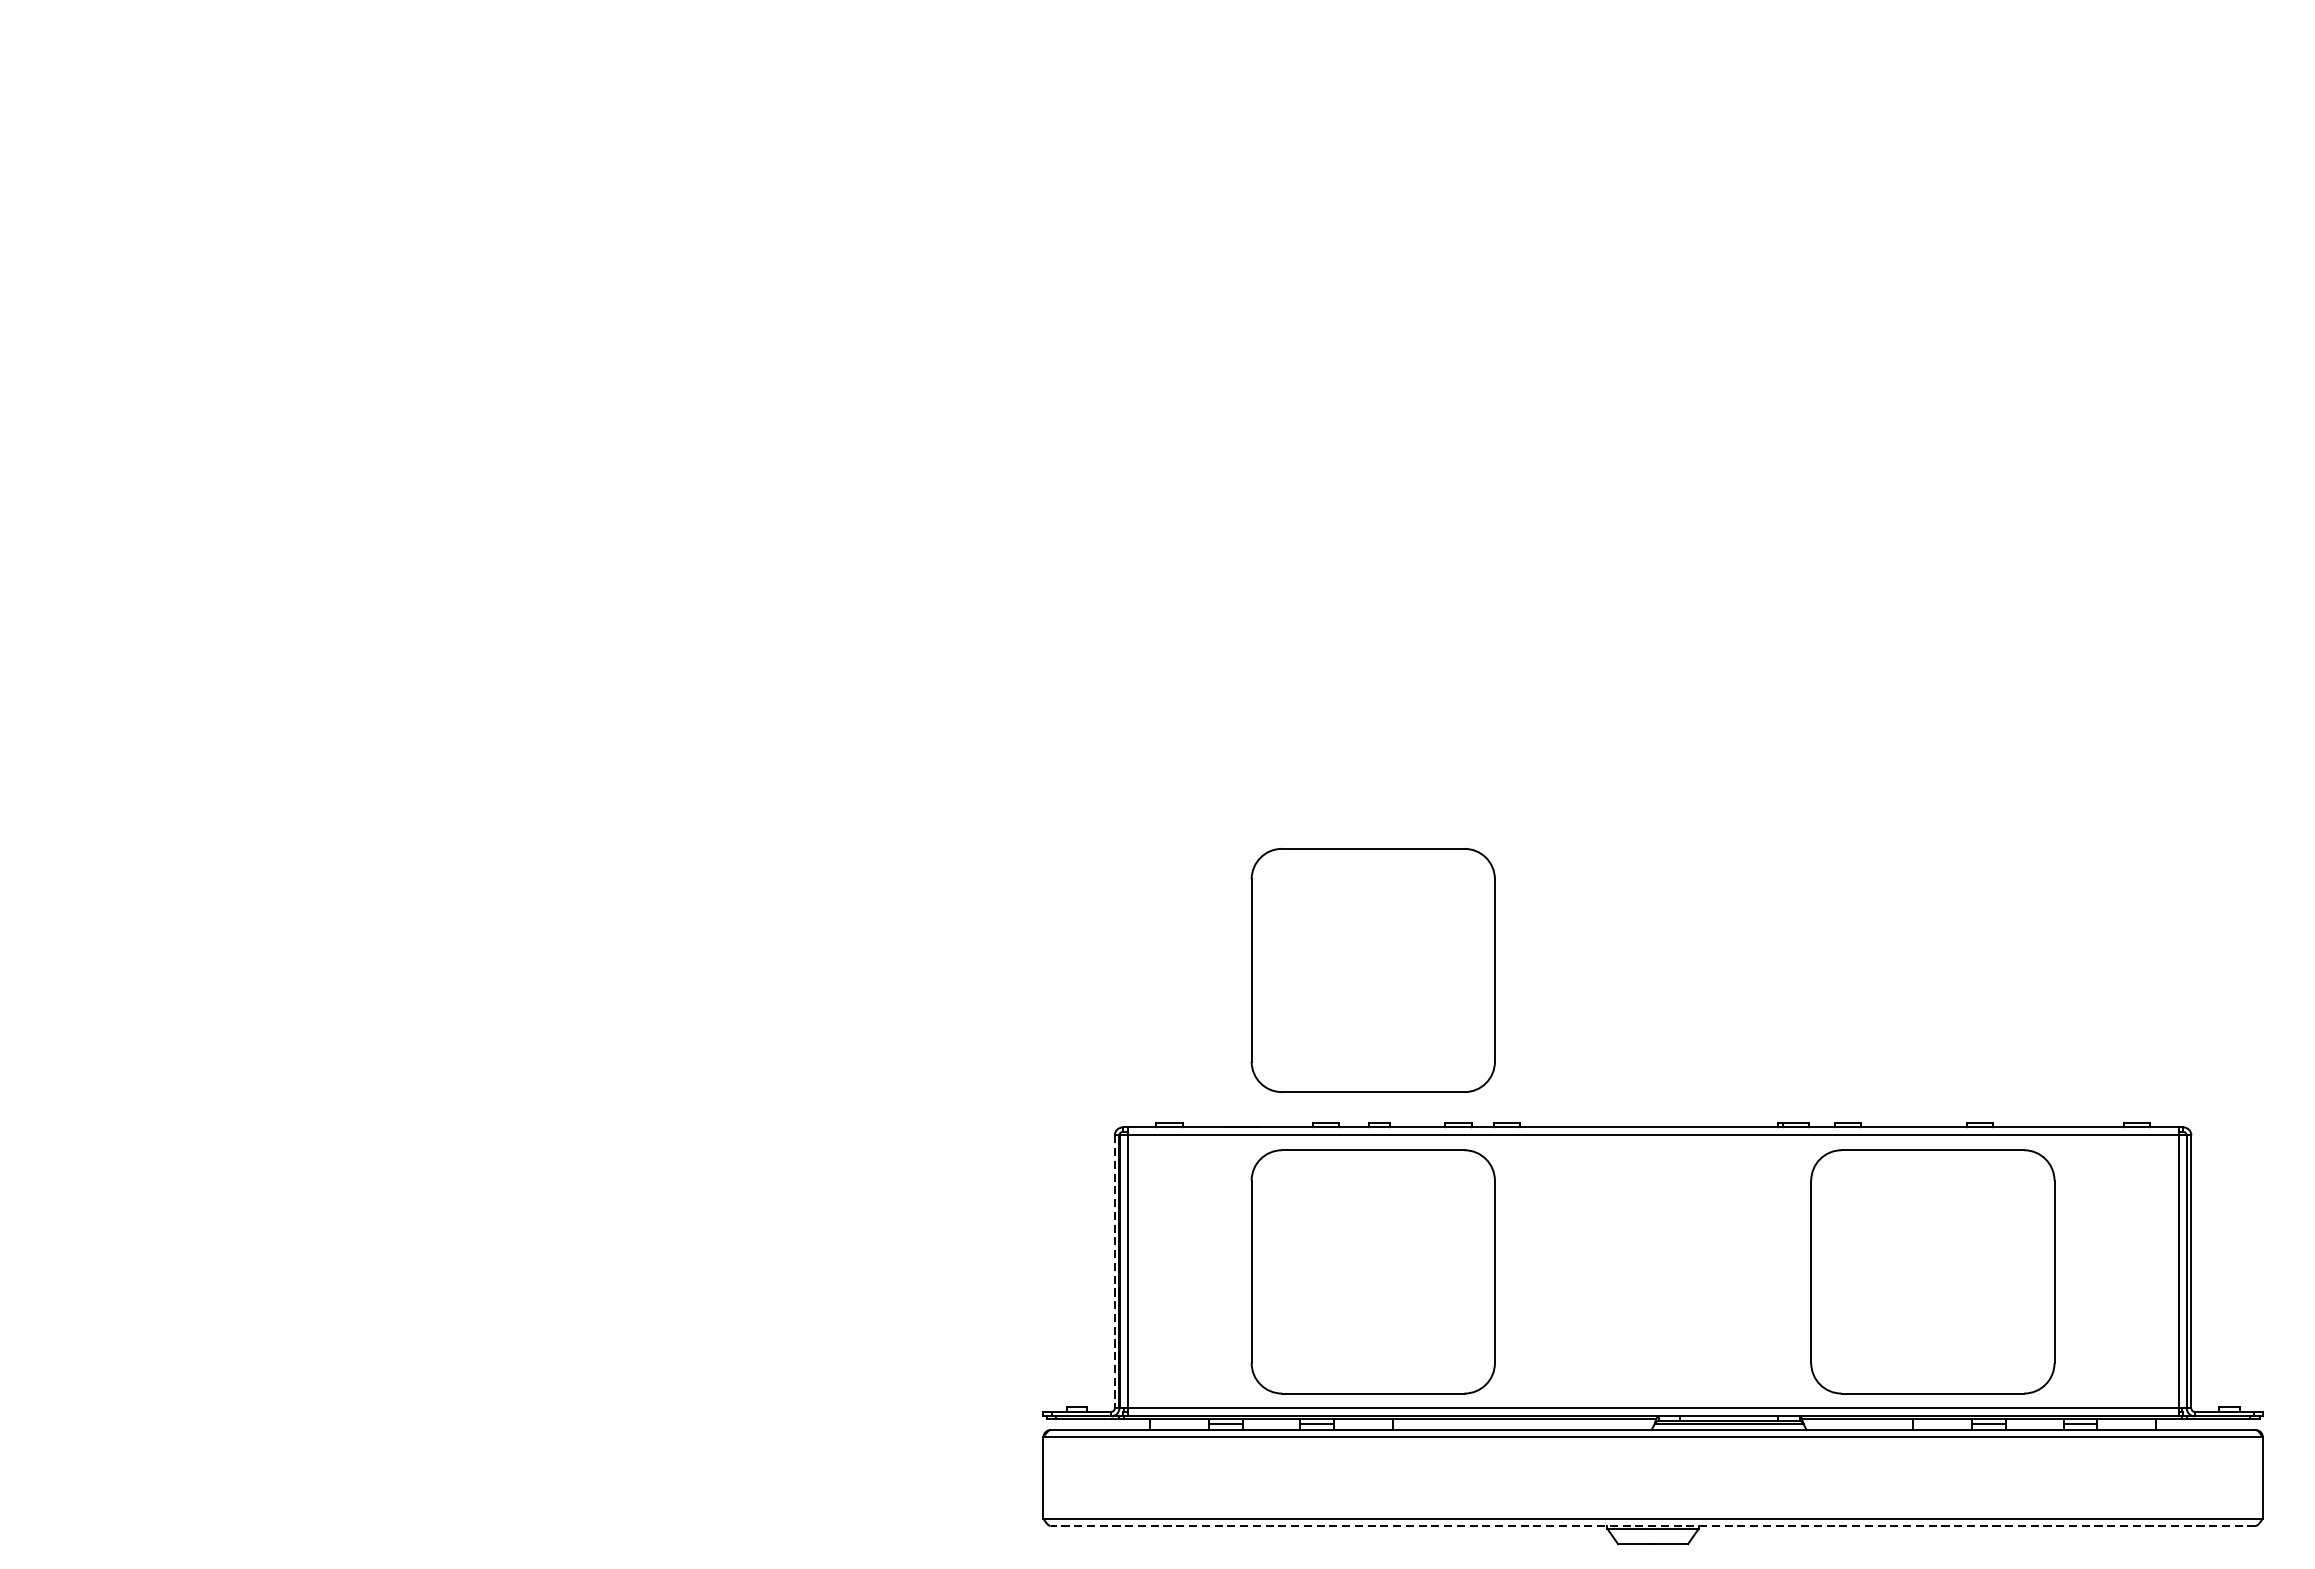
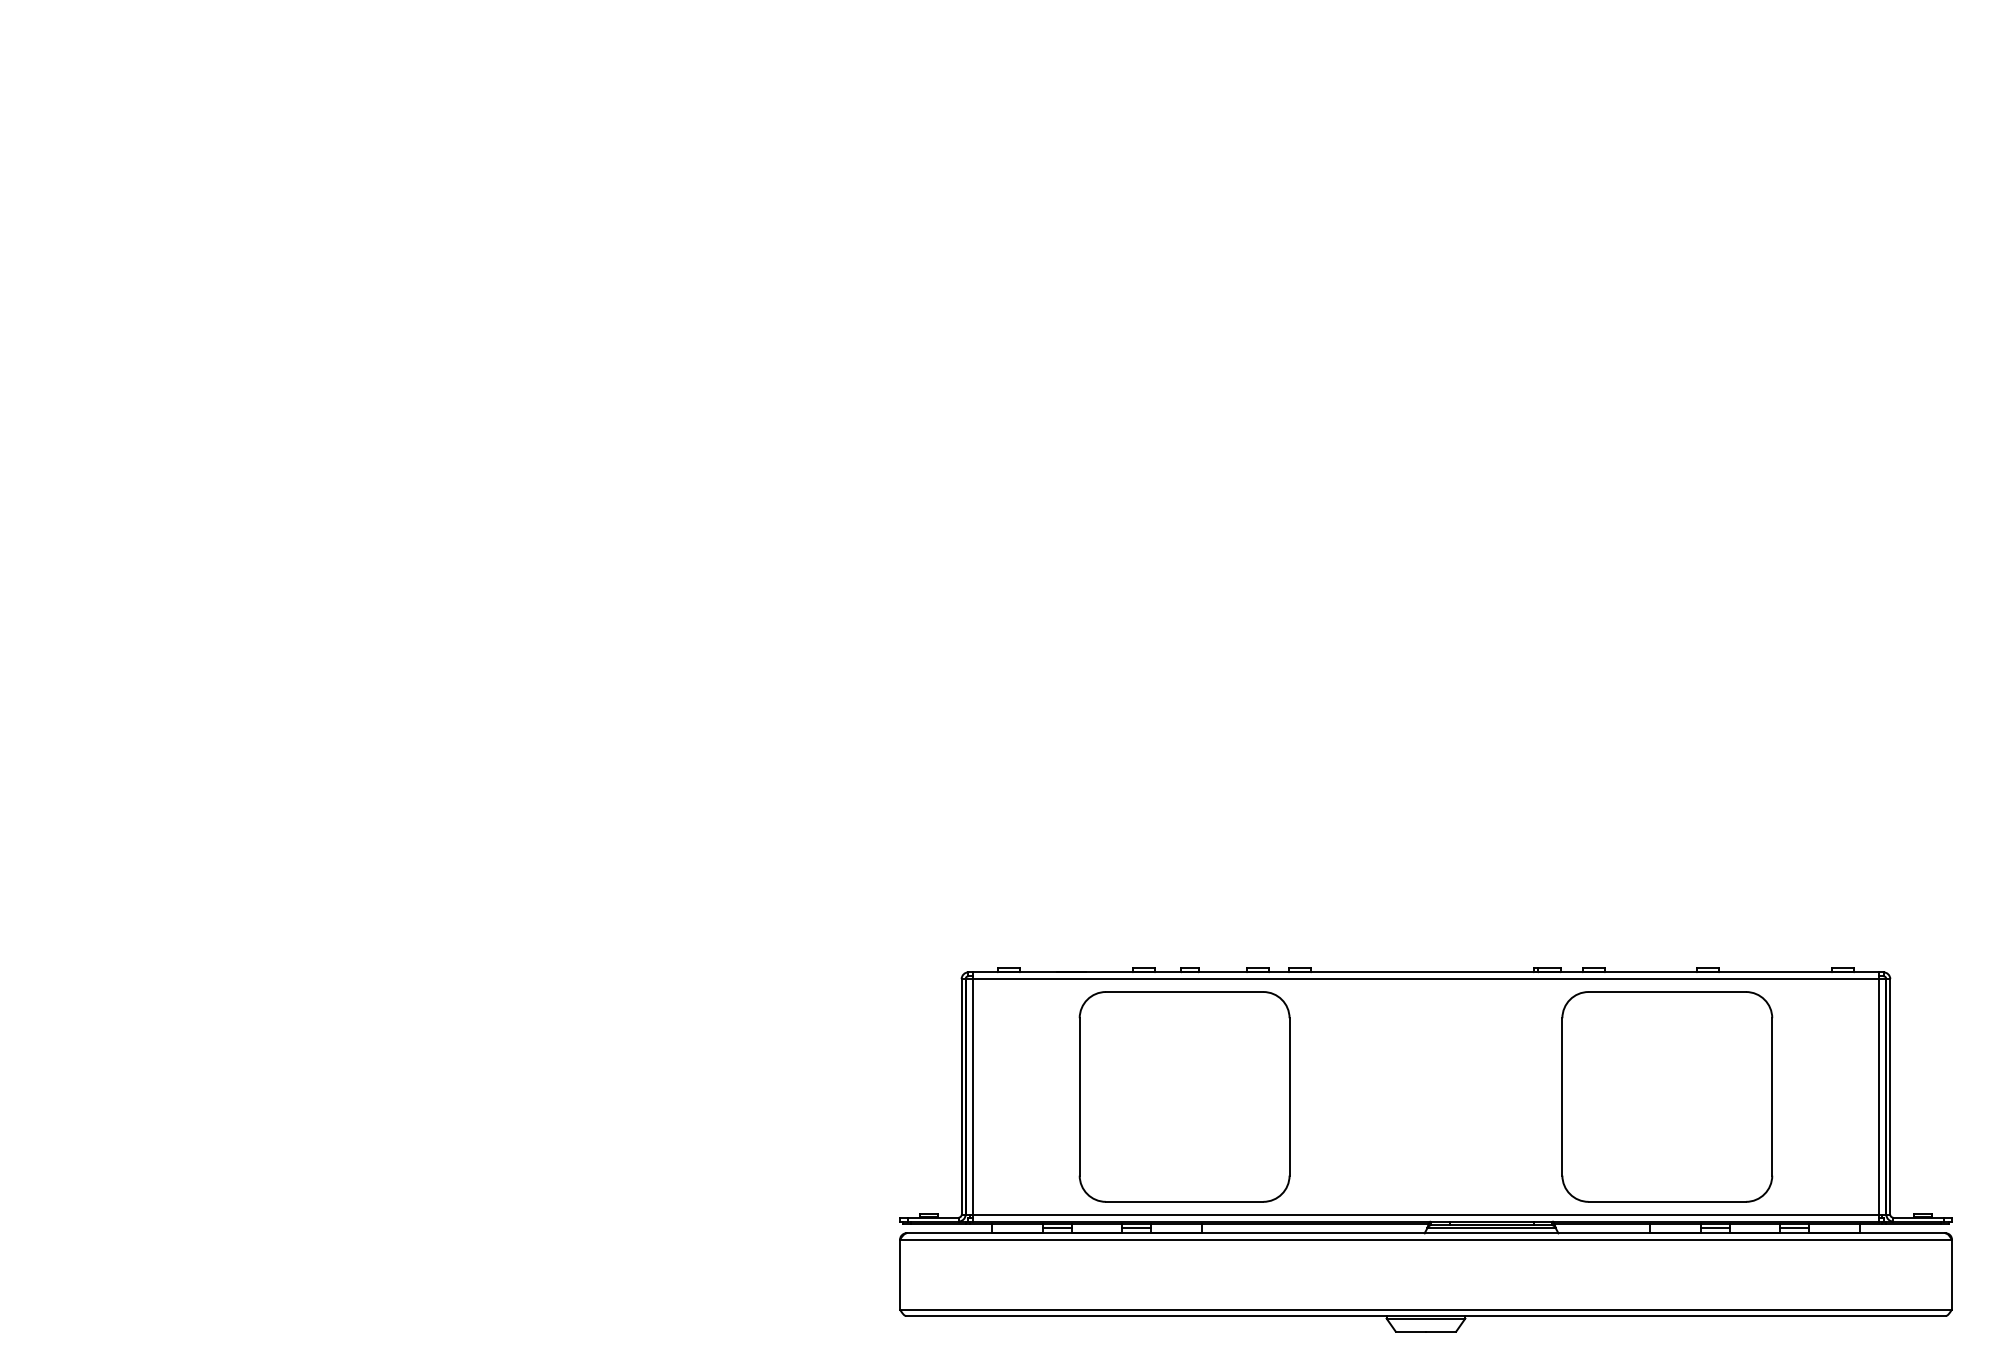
part: (1373, 969) -> (1184, 836), removed
line: (1114, 1271) -> (961, 1096), dashed -> solid
line: (1652, 1525) -> (1425, 1315), dashed -> solid

